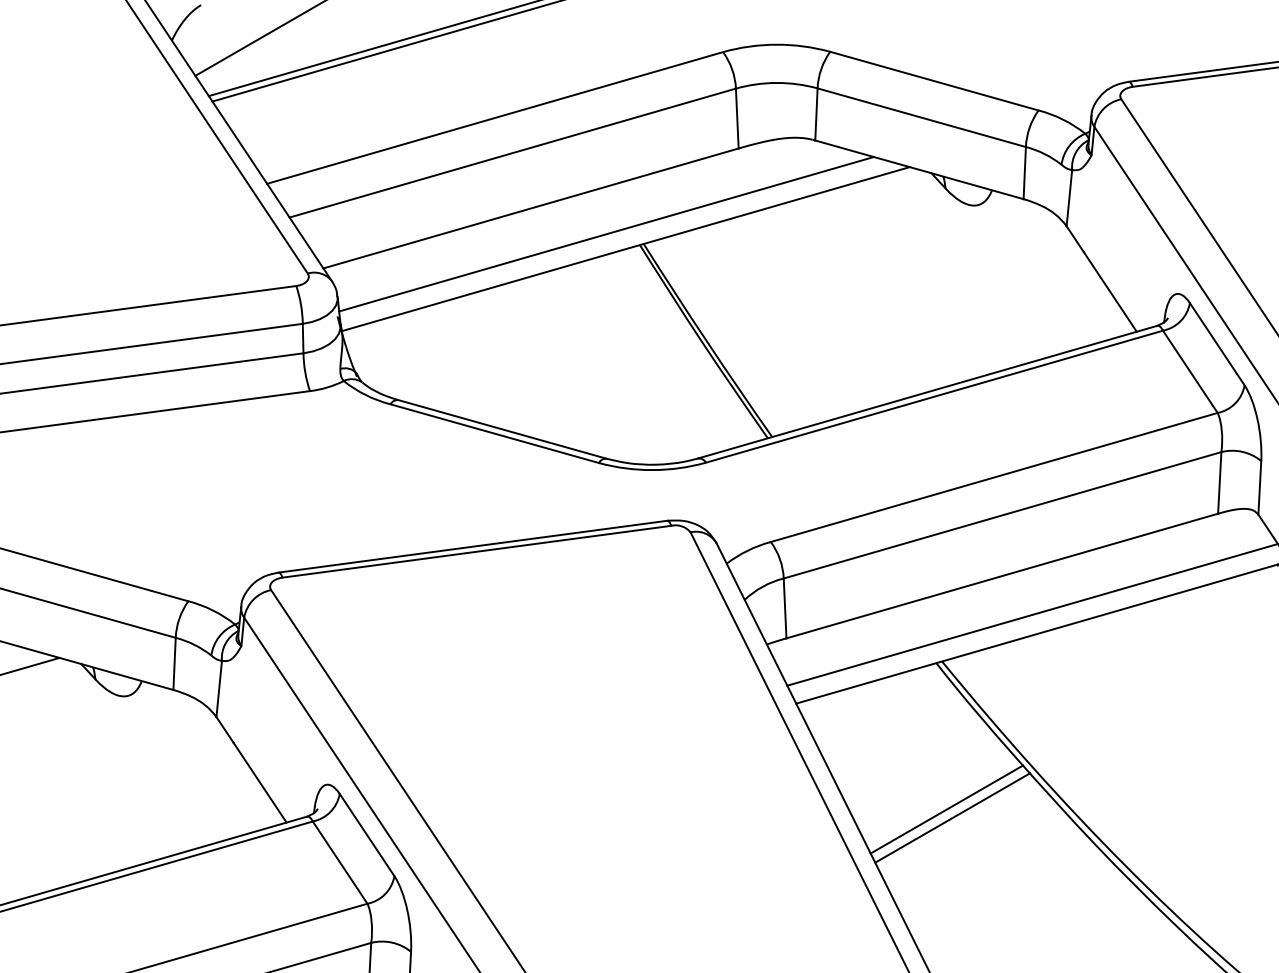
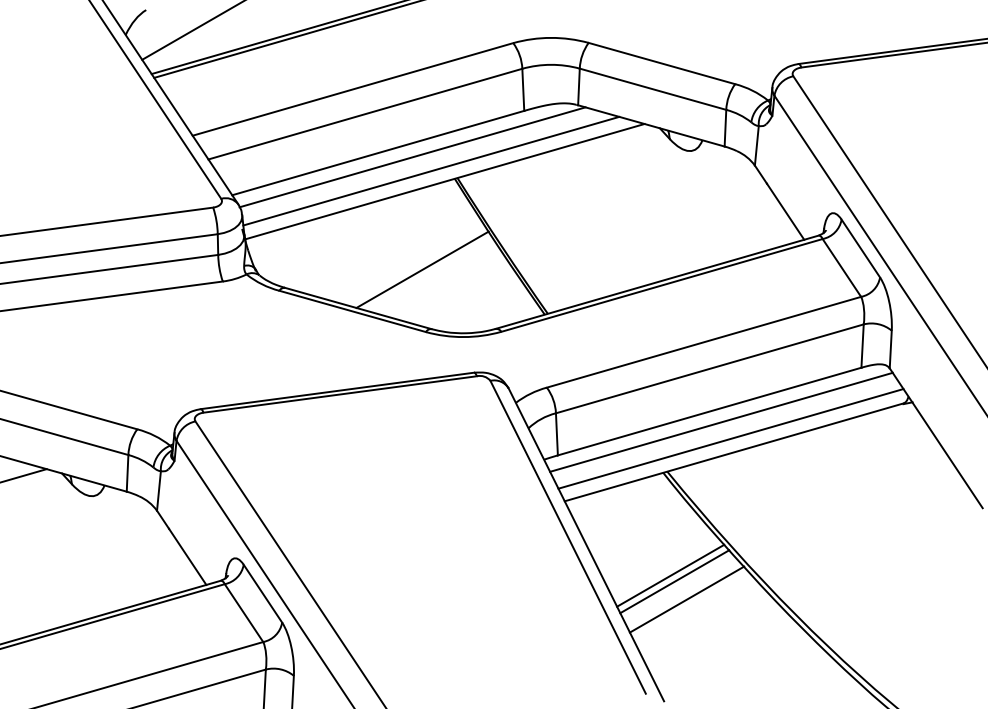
line: (579, 214) -> (412, 157), added
line: (593, 374) -> (422, 269), added
line: (1019, 590) -> (721, 421), added
line: (969, 843) -> (686, 599), added

